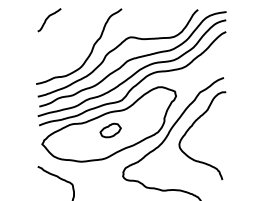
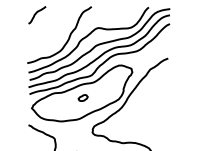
curve: (193, 125) -> (145, 94), removed
part: (110, 130) -> (83, 98), size x0.6

